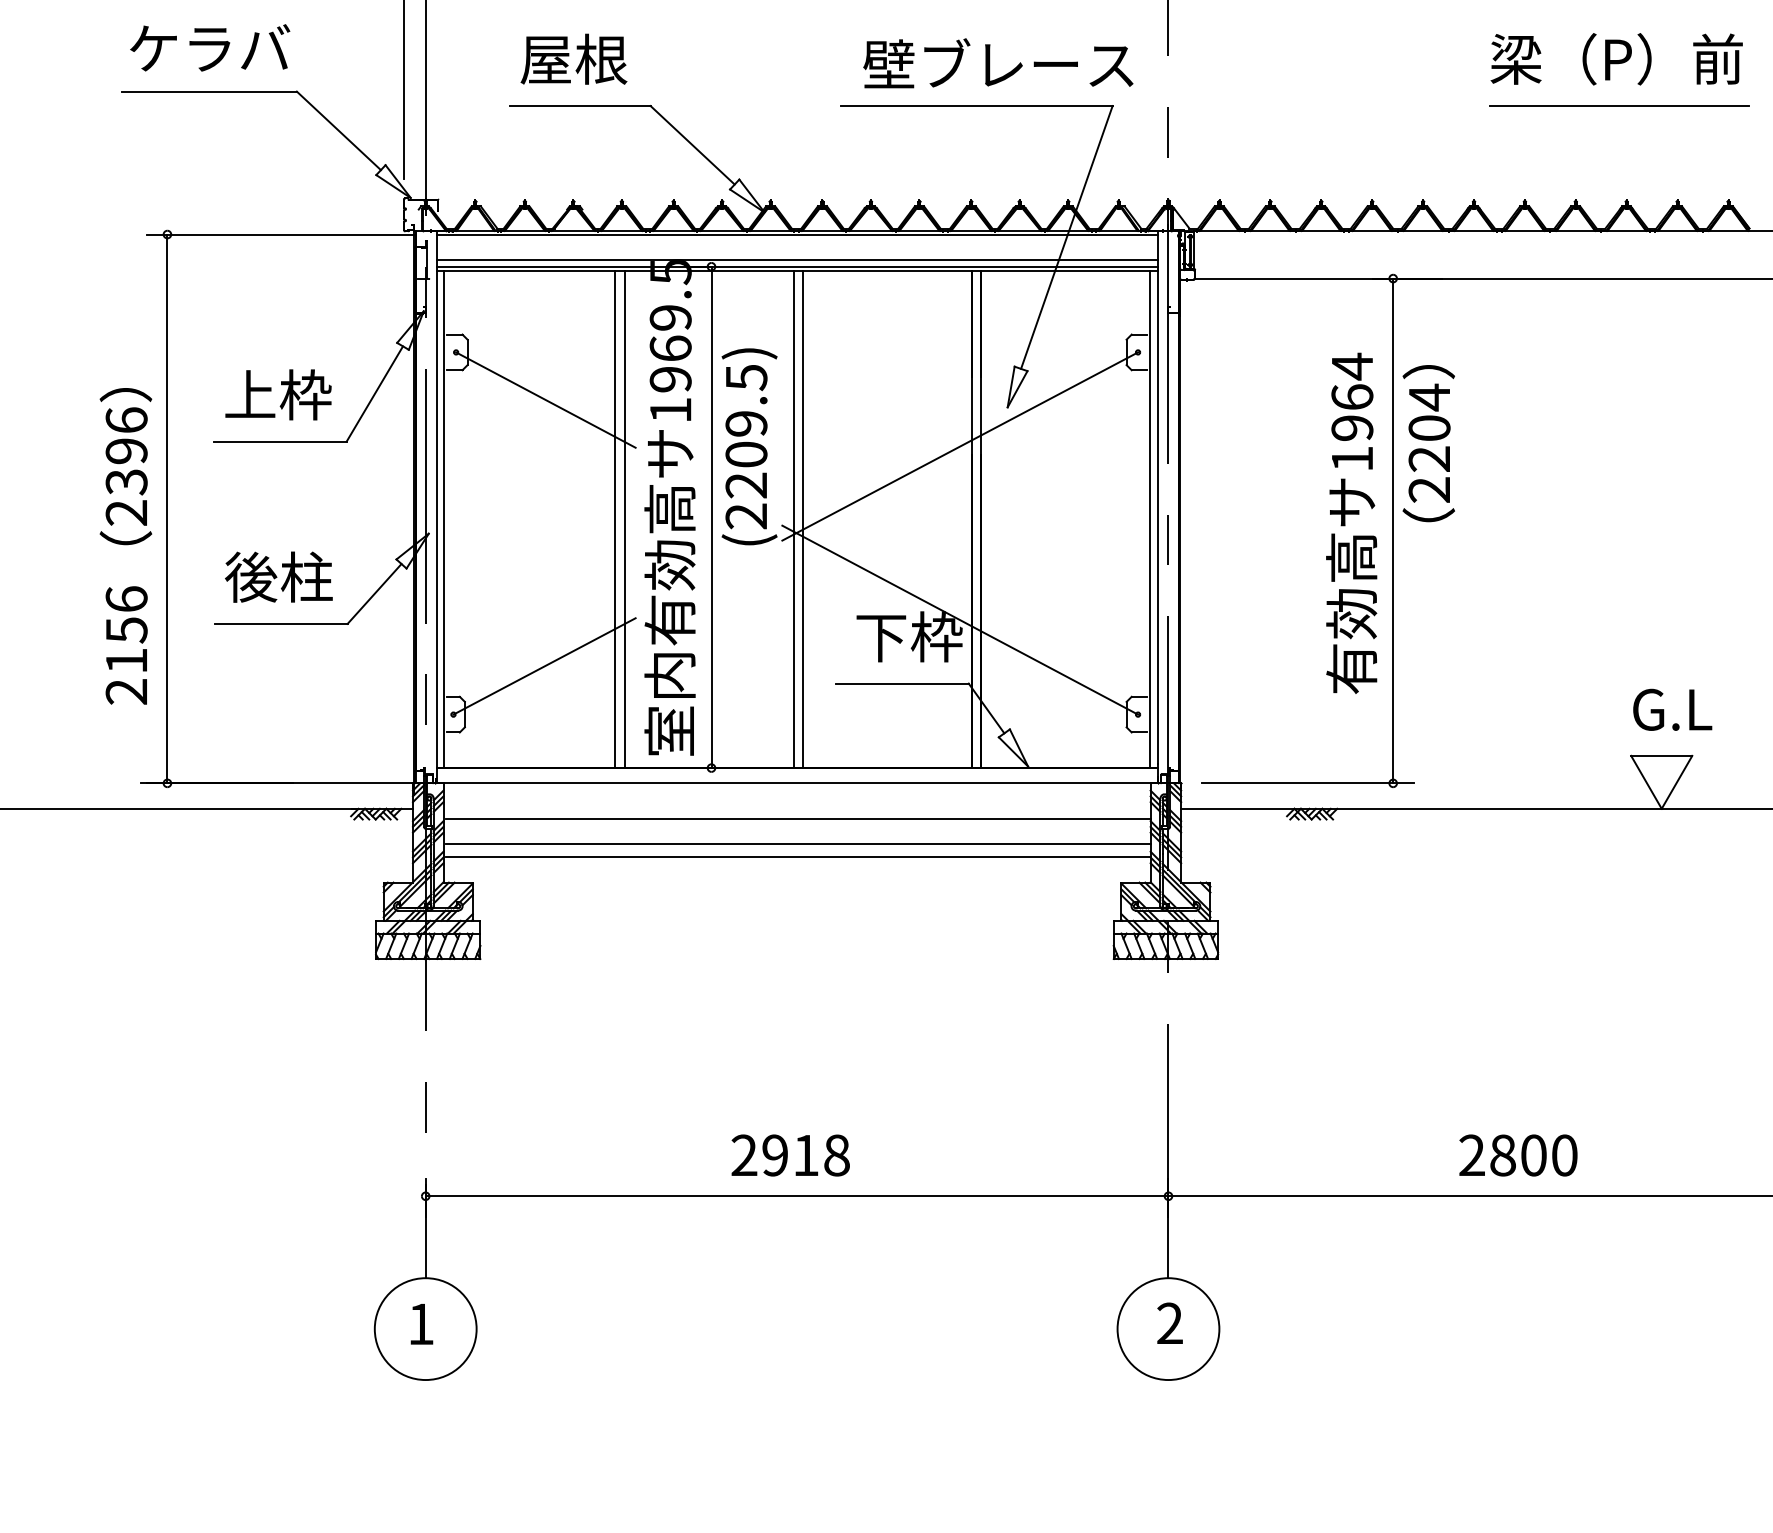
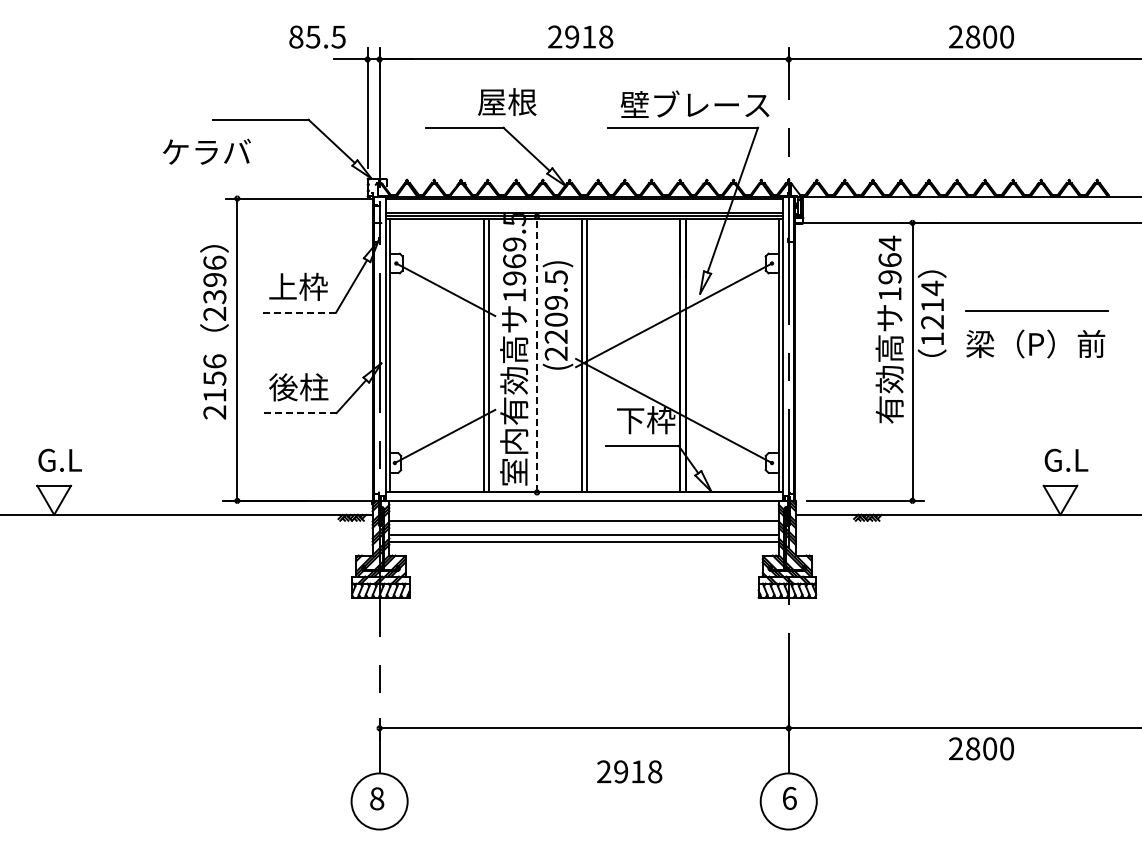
text: (209, 47) -> (206, 151), moved
text: (574, 58) -> (507, 101), moved
text: (1616, 58) -> (1035, 343), moved
line: (1618, 105) -> (1036, 310), moved
line: (282, 441) -> (300, 312), solid -> dashed
text: (1429, 459) -> (932, 322), 2204 -> 1214
line: (712, 515) -> (537, 353), solid -> dashed
text: (1351, 523) -> (889, 329), moved
text: (125, 546) -> (214, 332), moved
line: (282, 624) -> (300, 413), solid -> dashed
text: (790, 1154) -> (629, 771), moved
text: (1518, 1154) -> (981, 748), moved
text: (1169, 1321) -> (789, 797), 2 -> 6
text: (421, 1323) -> (377, 798), 1 -> 8

